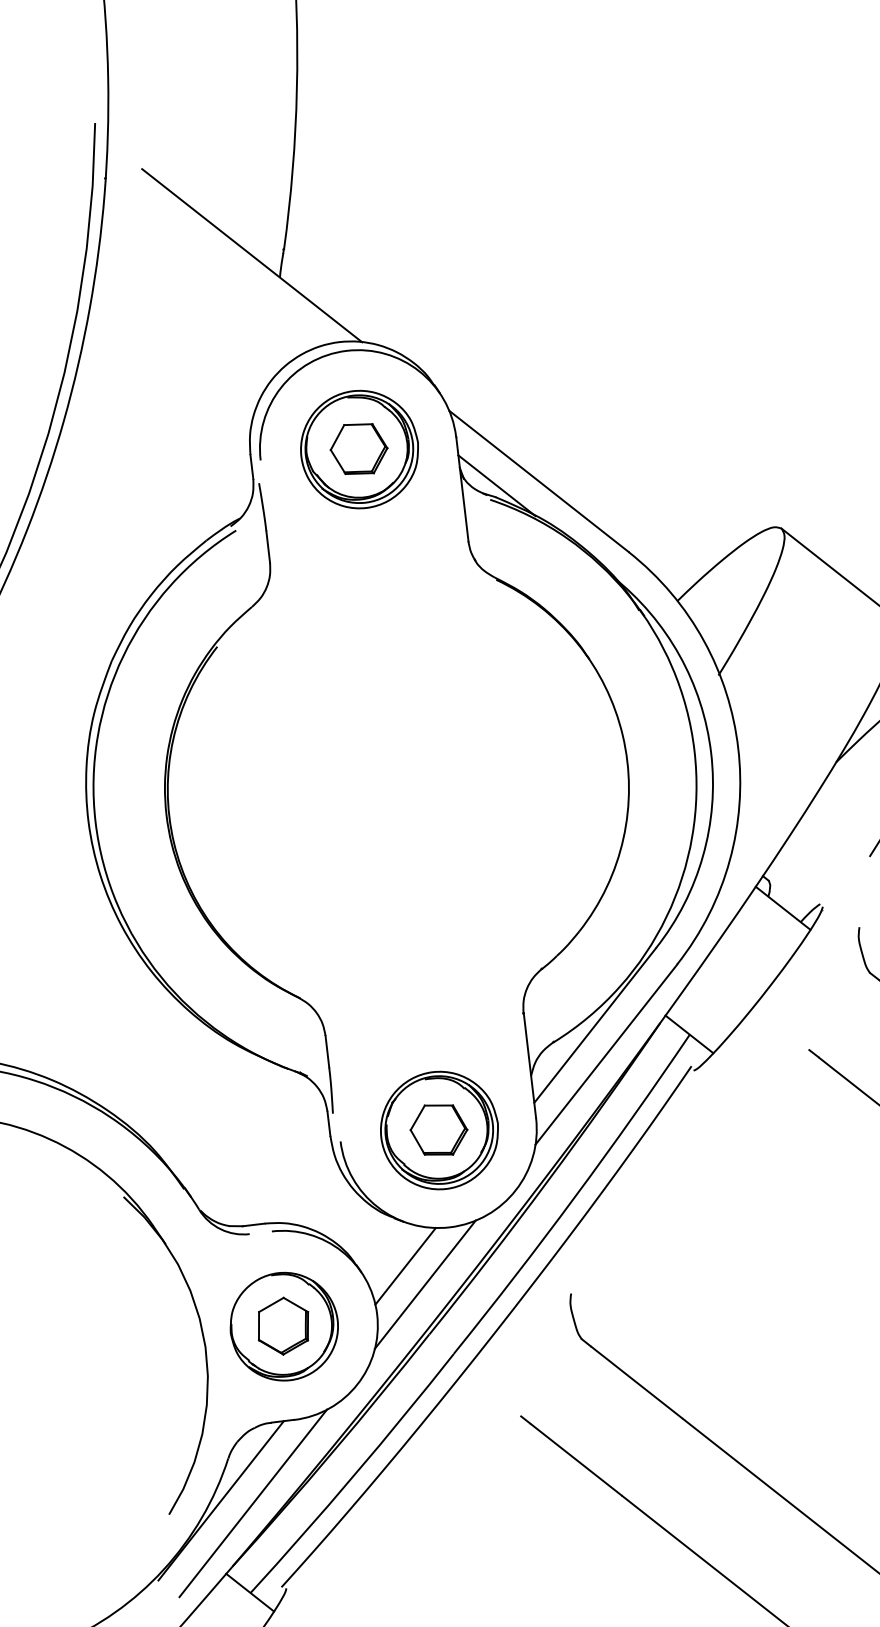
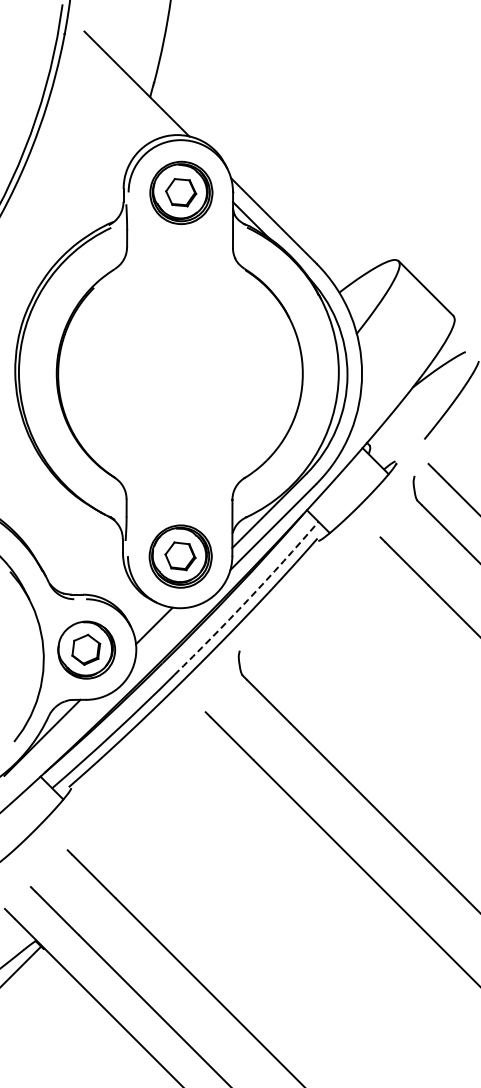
arc: (575, 1195) -> (248, 599), solid -> dashed
line: (425, 1283) -> (163, 636), removed
line: (253, 1501) -> (59, 740), removed

